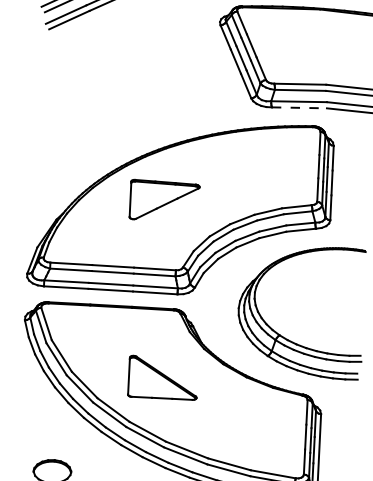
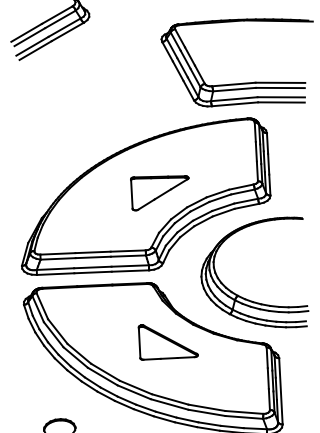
line: (299, 108) -> (235, 104), dashed -> solid
part: (163, 202) -> (159, 193), moved
part: (162, 379) -> (167, 342), moved

